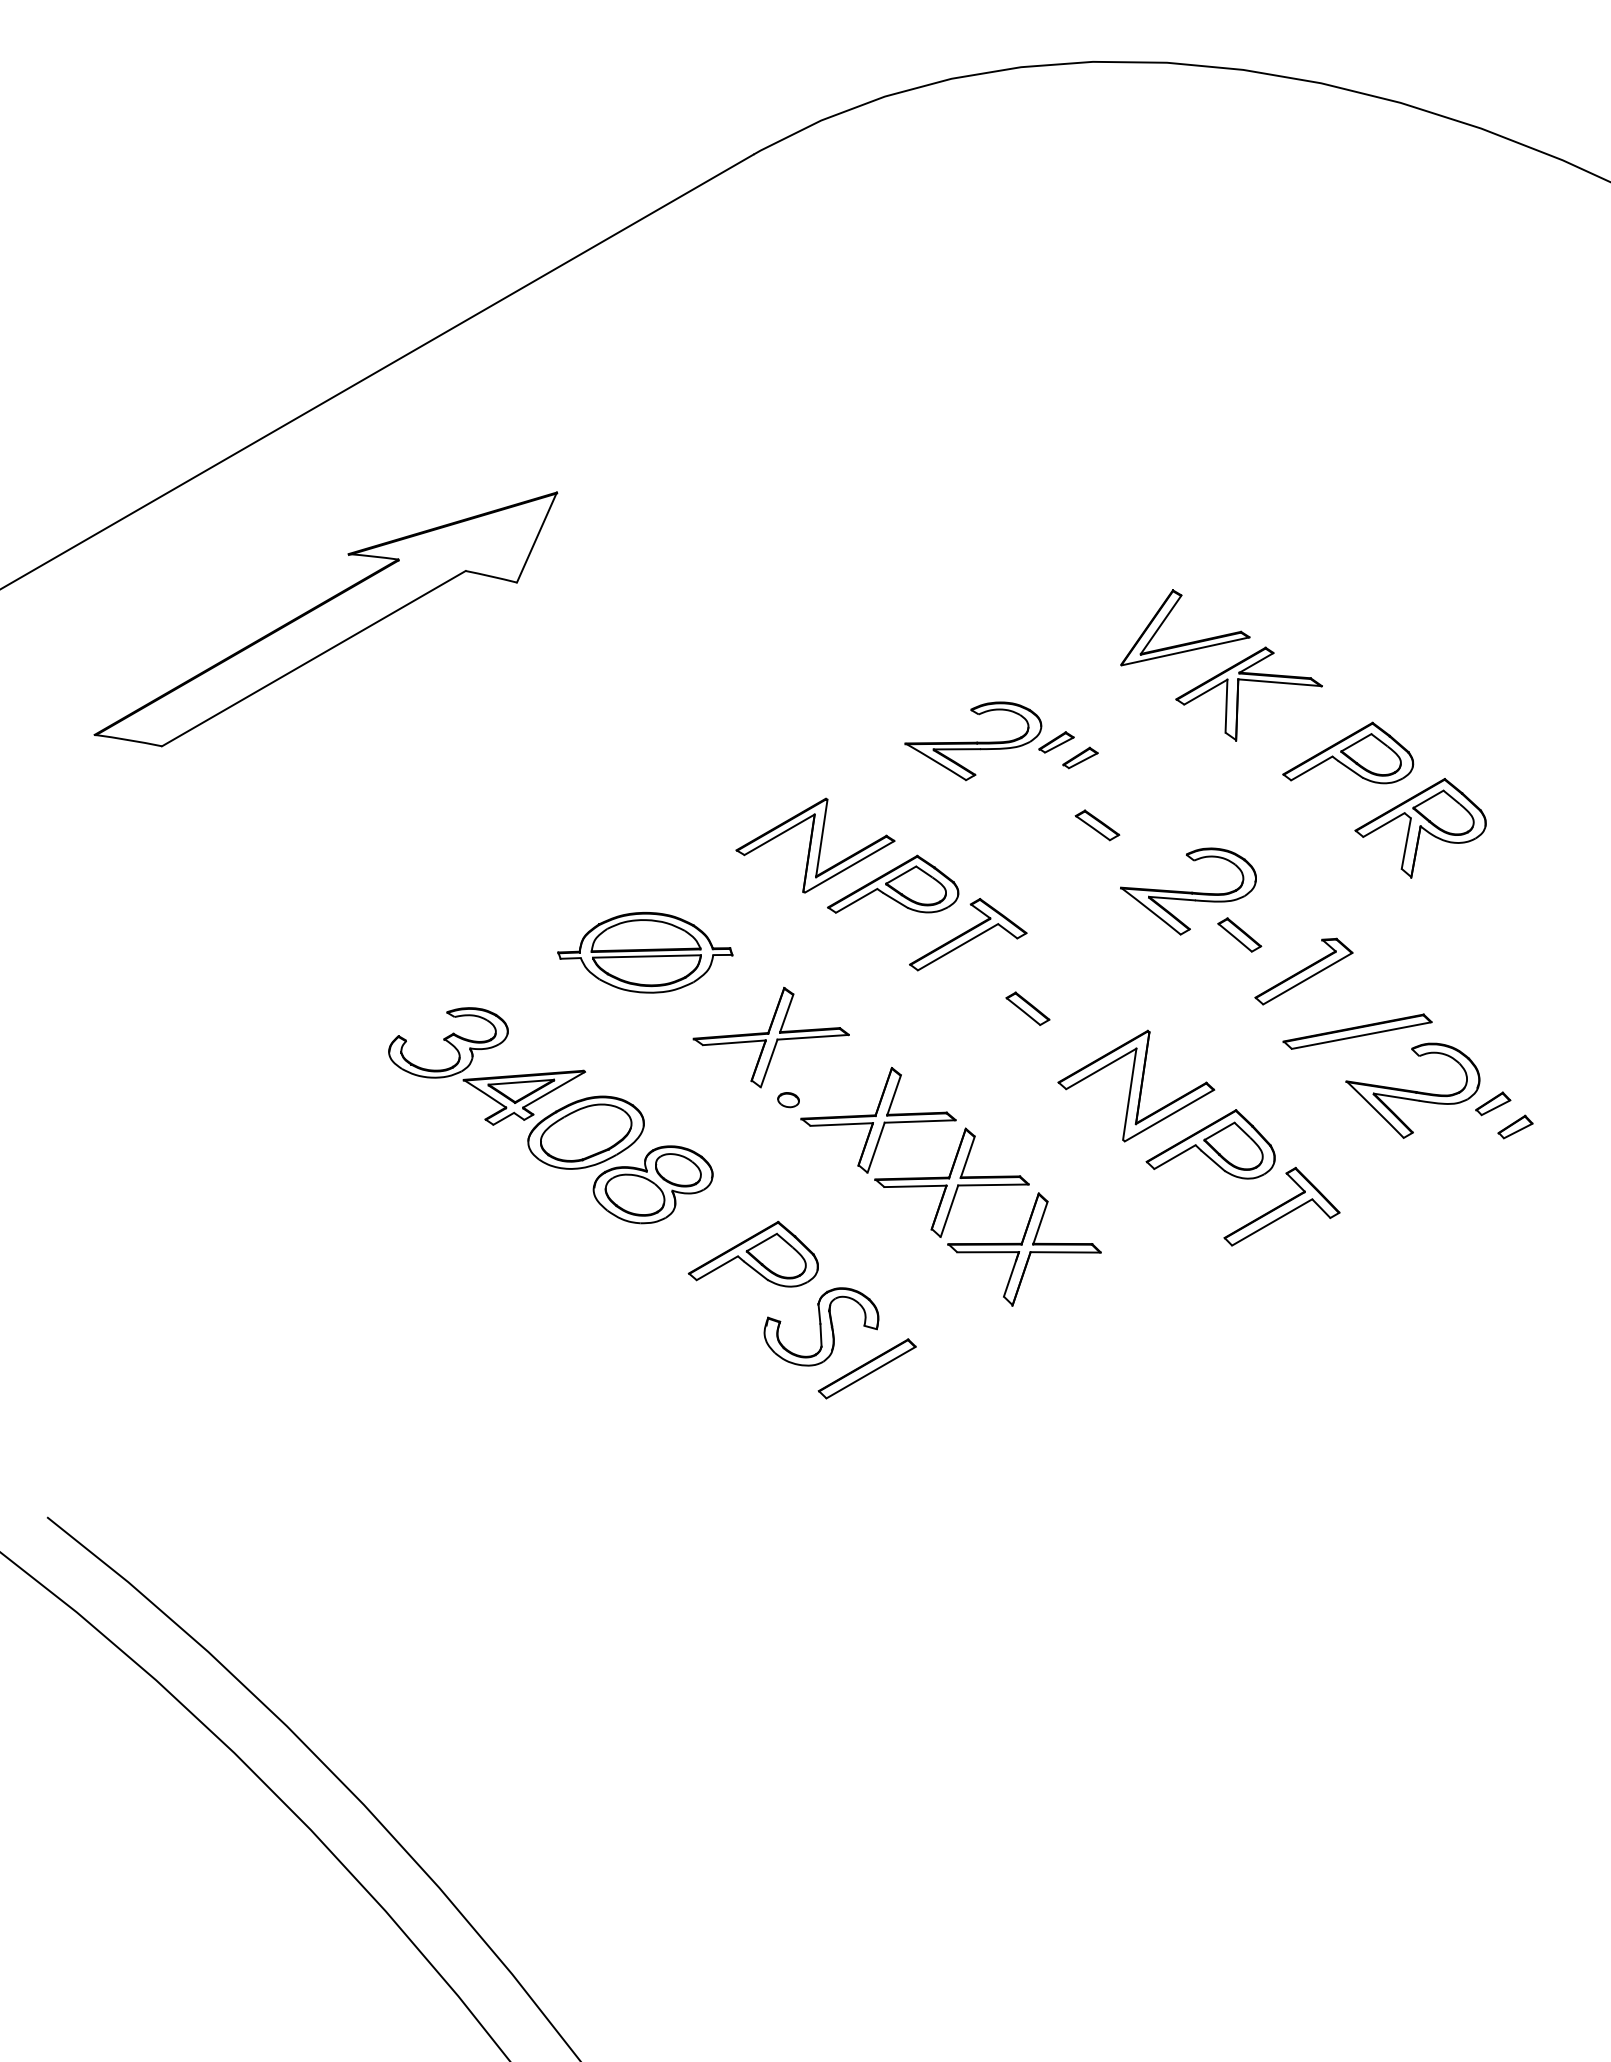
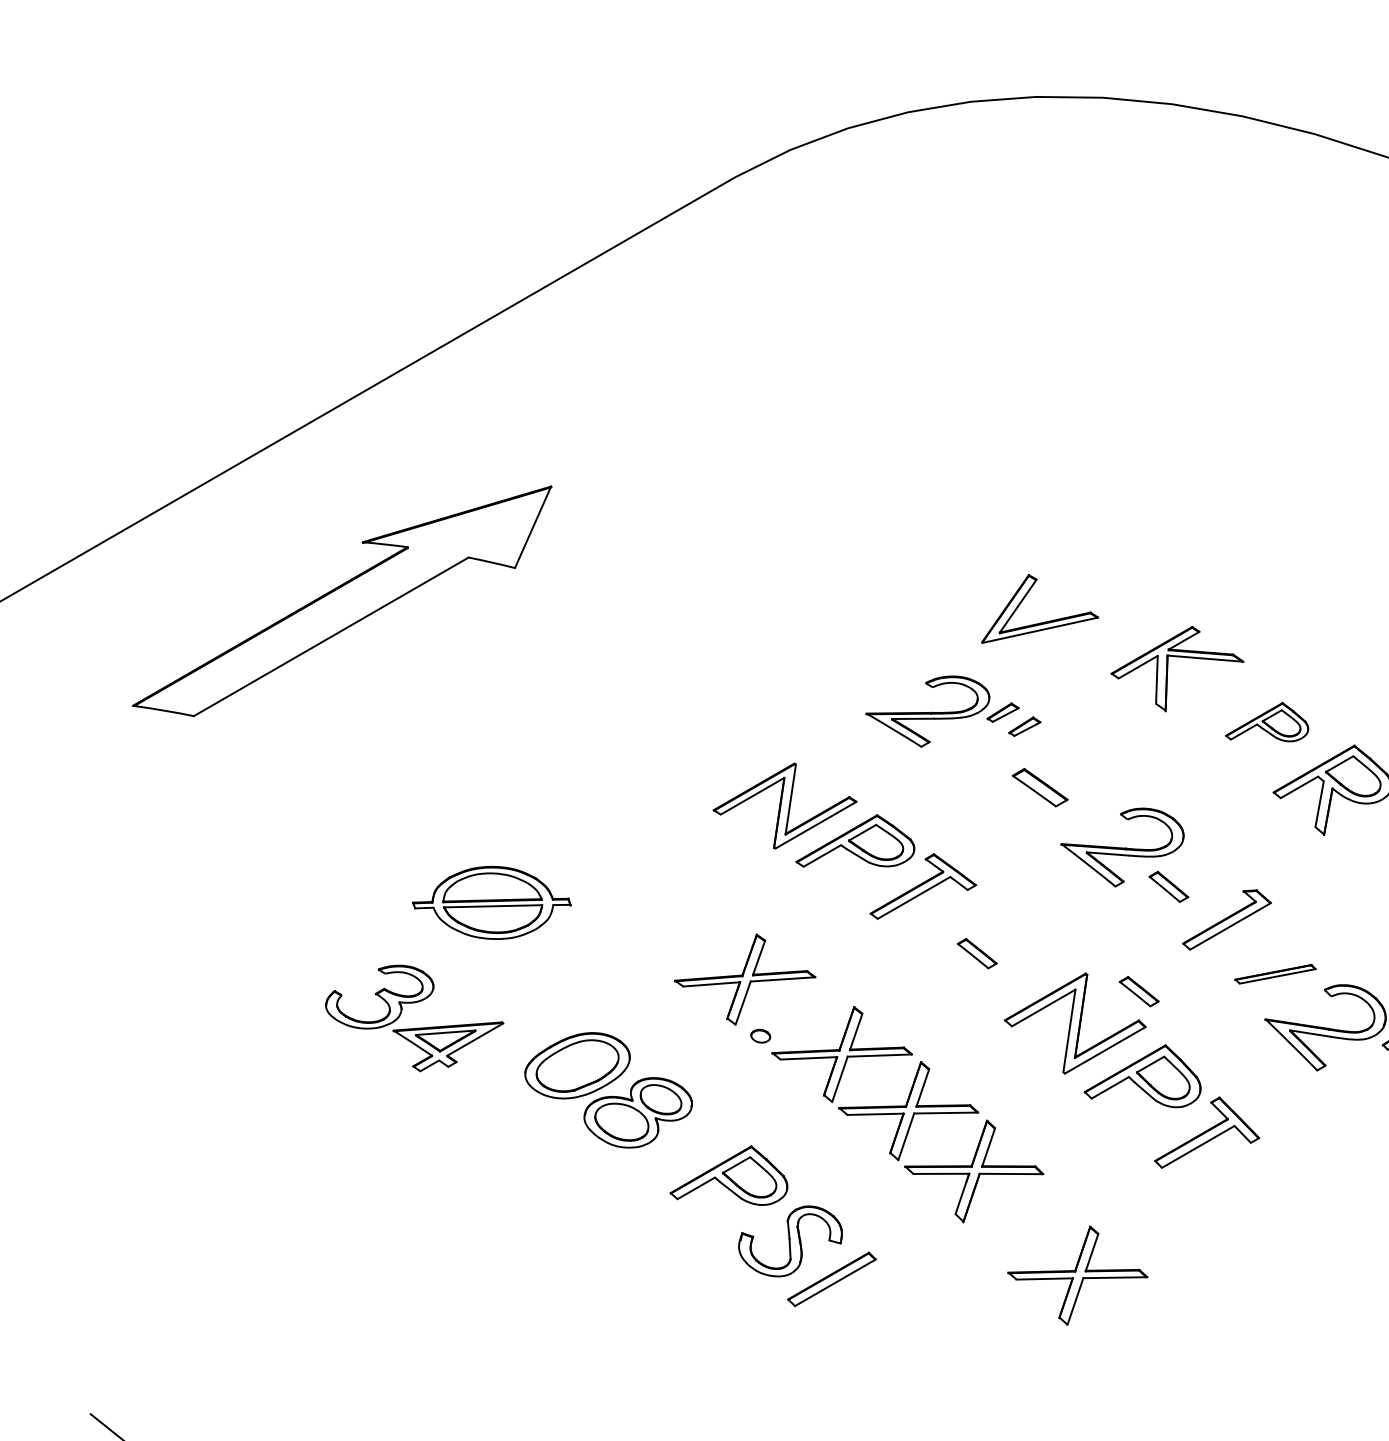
part: (1187, 642) -> (1042, 622), moved
part: (1348, 752) -> (1267, 721), size x0.7
part: (1097, 825) -> (1040, 787), size x1.4
part: (645, 952) -> (491, 902), moved
part: (1357, 1031) -> (1275, 974), size x0.6
part: (1206, 1050) -> (1138, 991), added
part: (491, 1076) -> (418, 1027), moved
part: (1138, 1364) -> (1077, 1275), added

